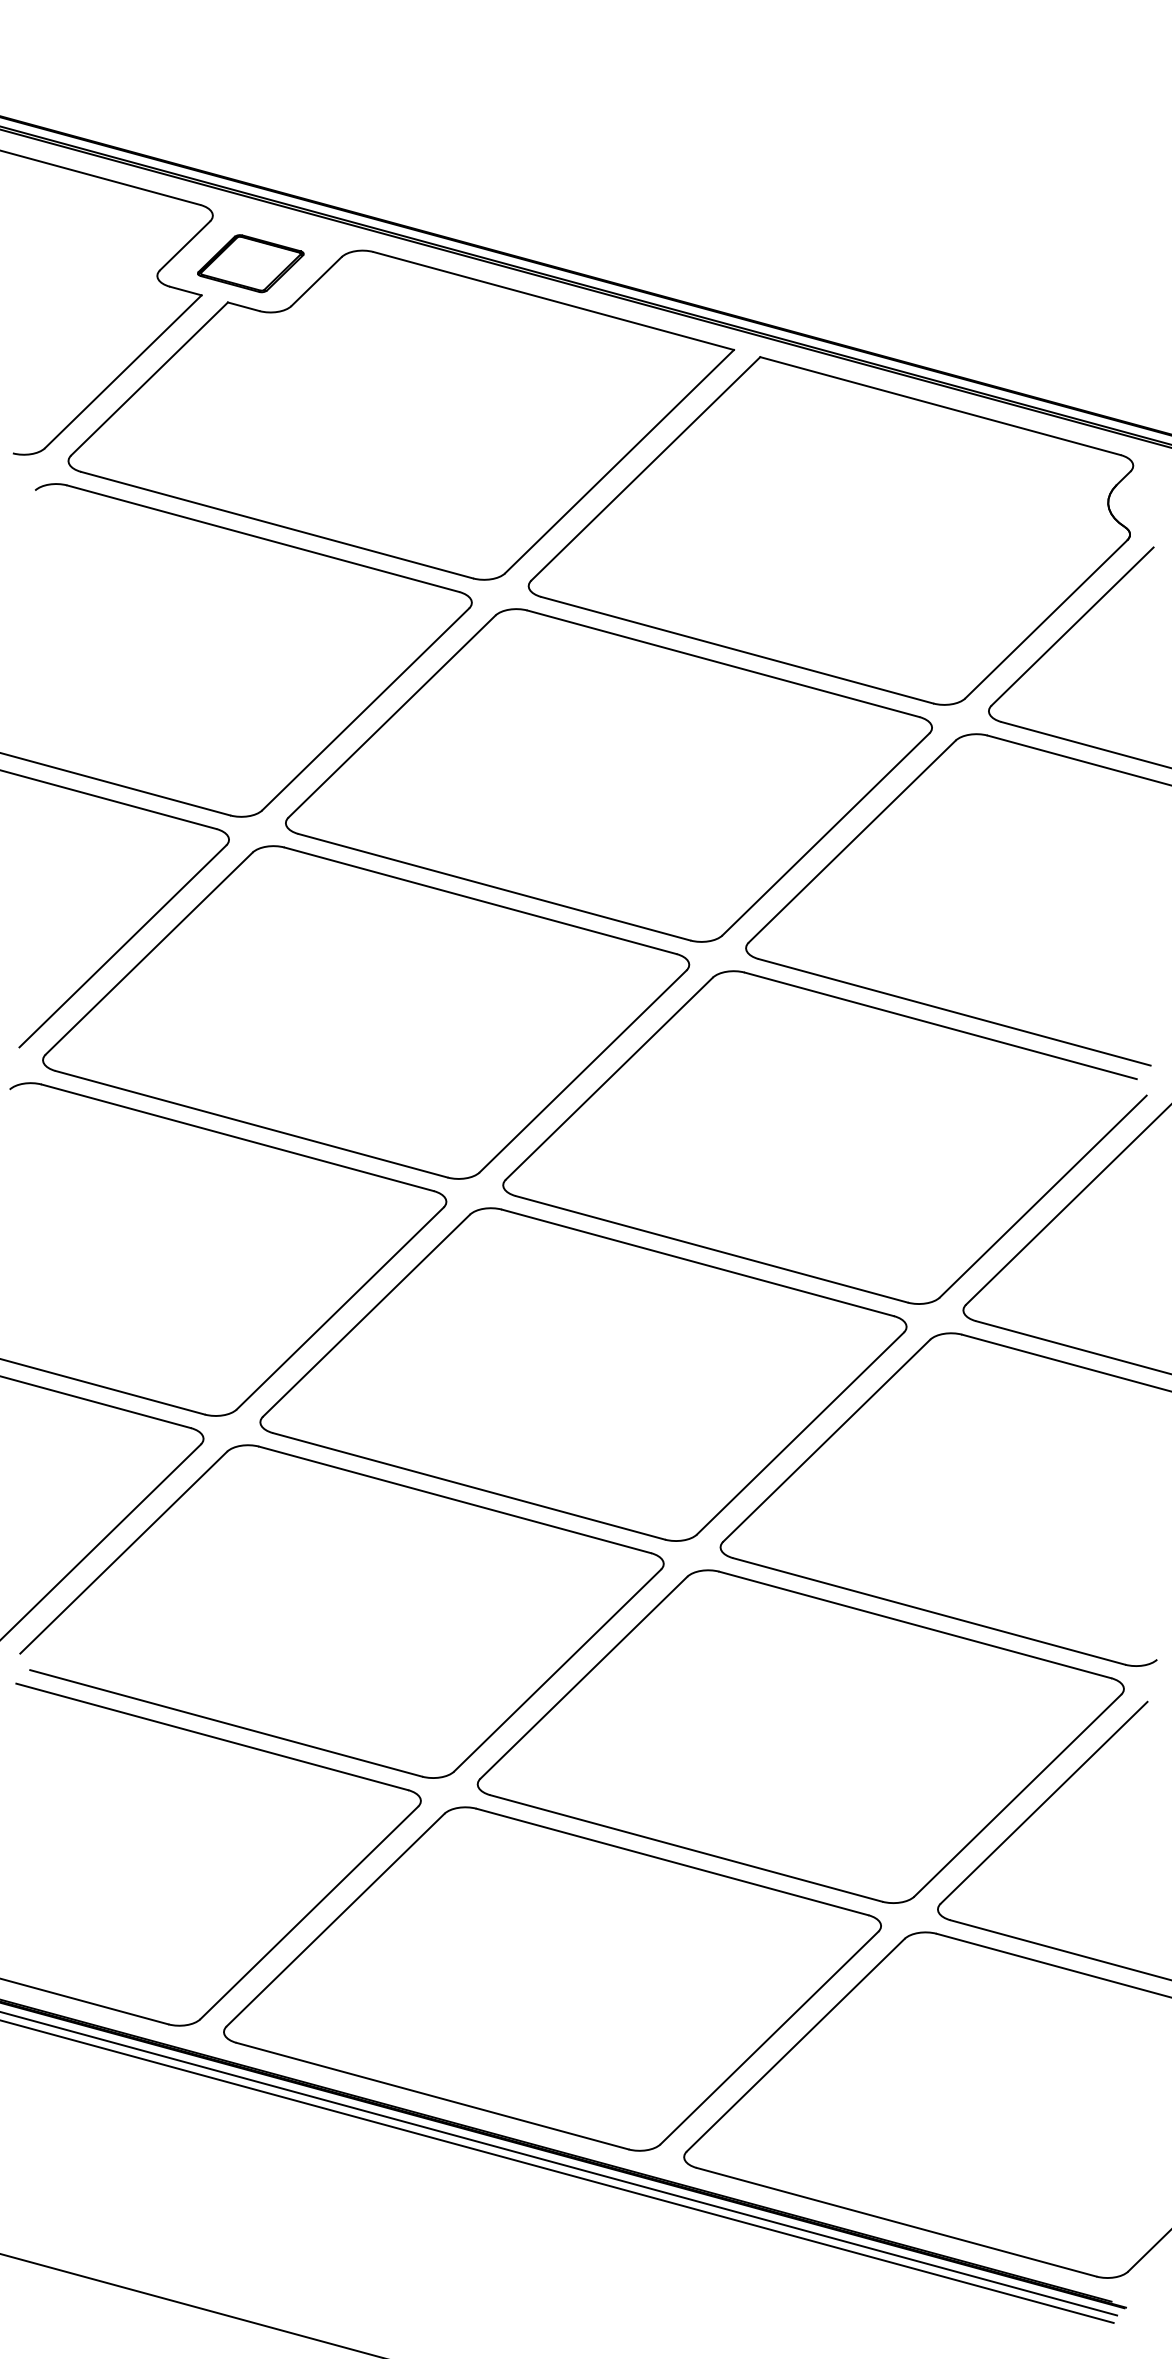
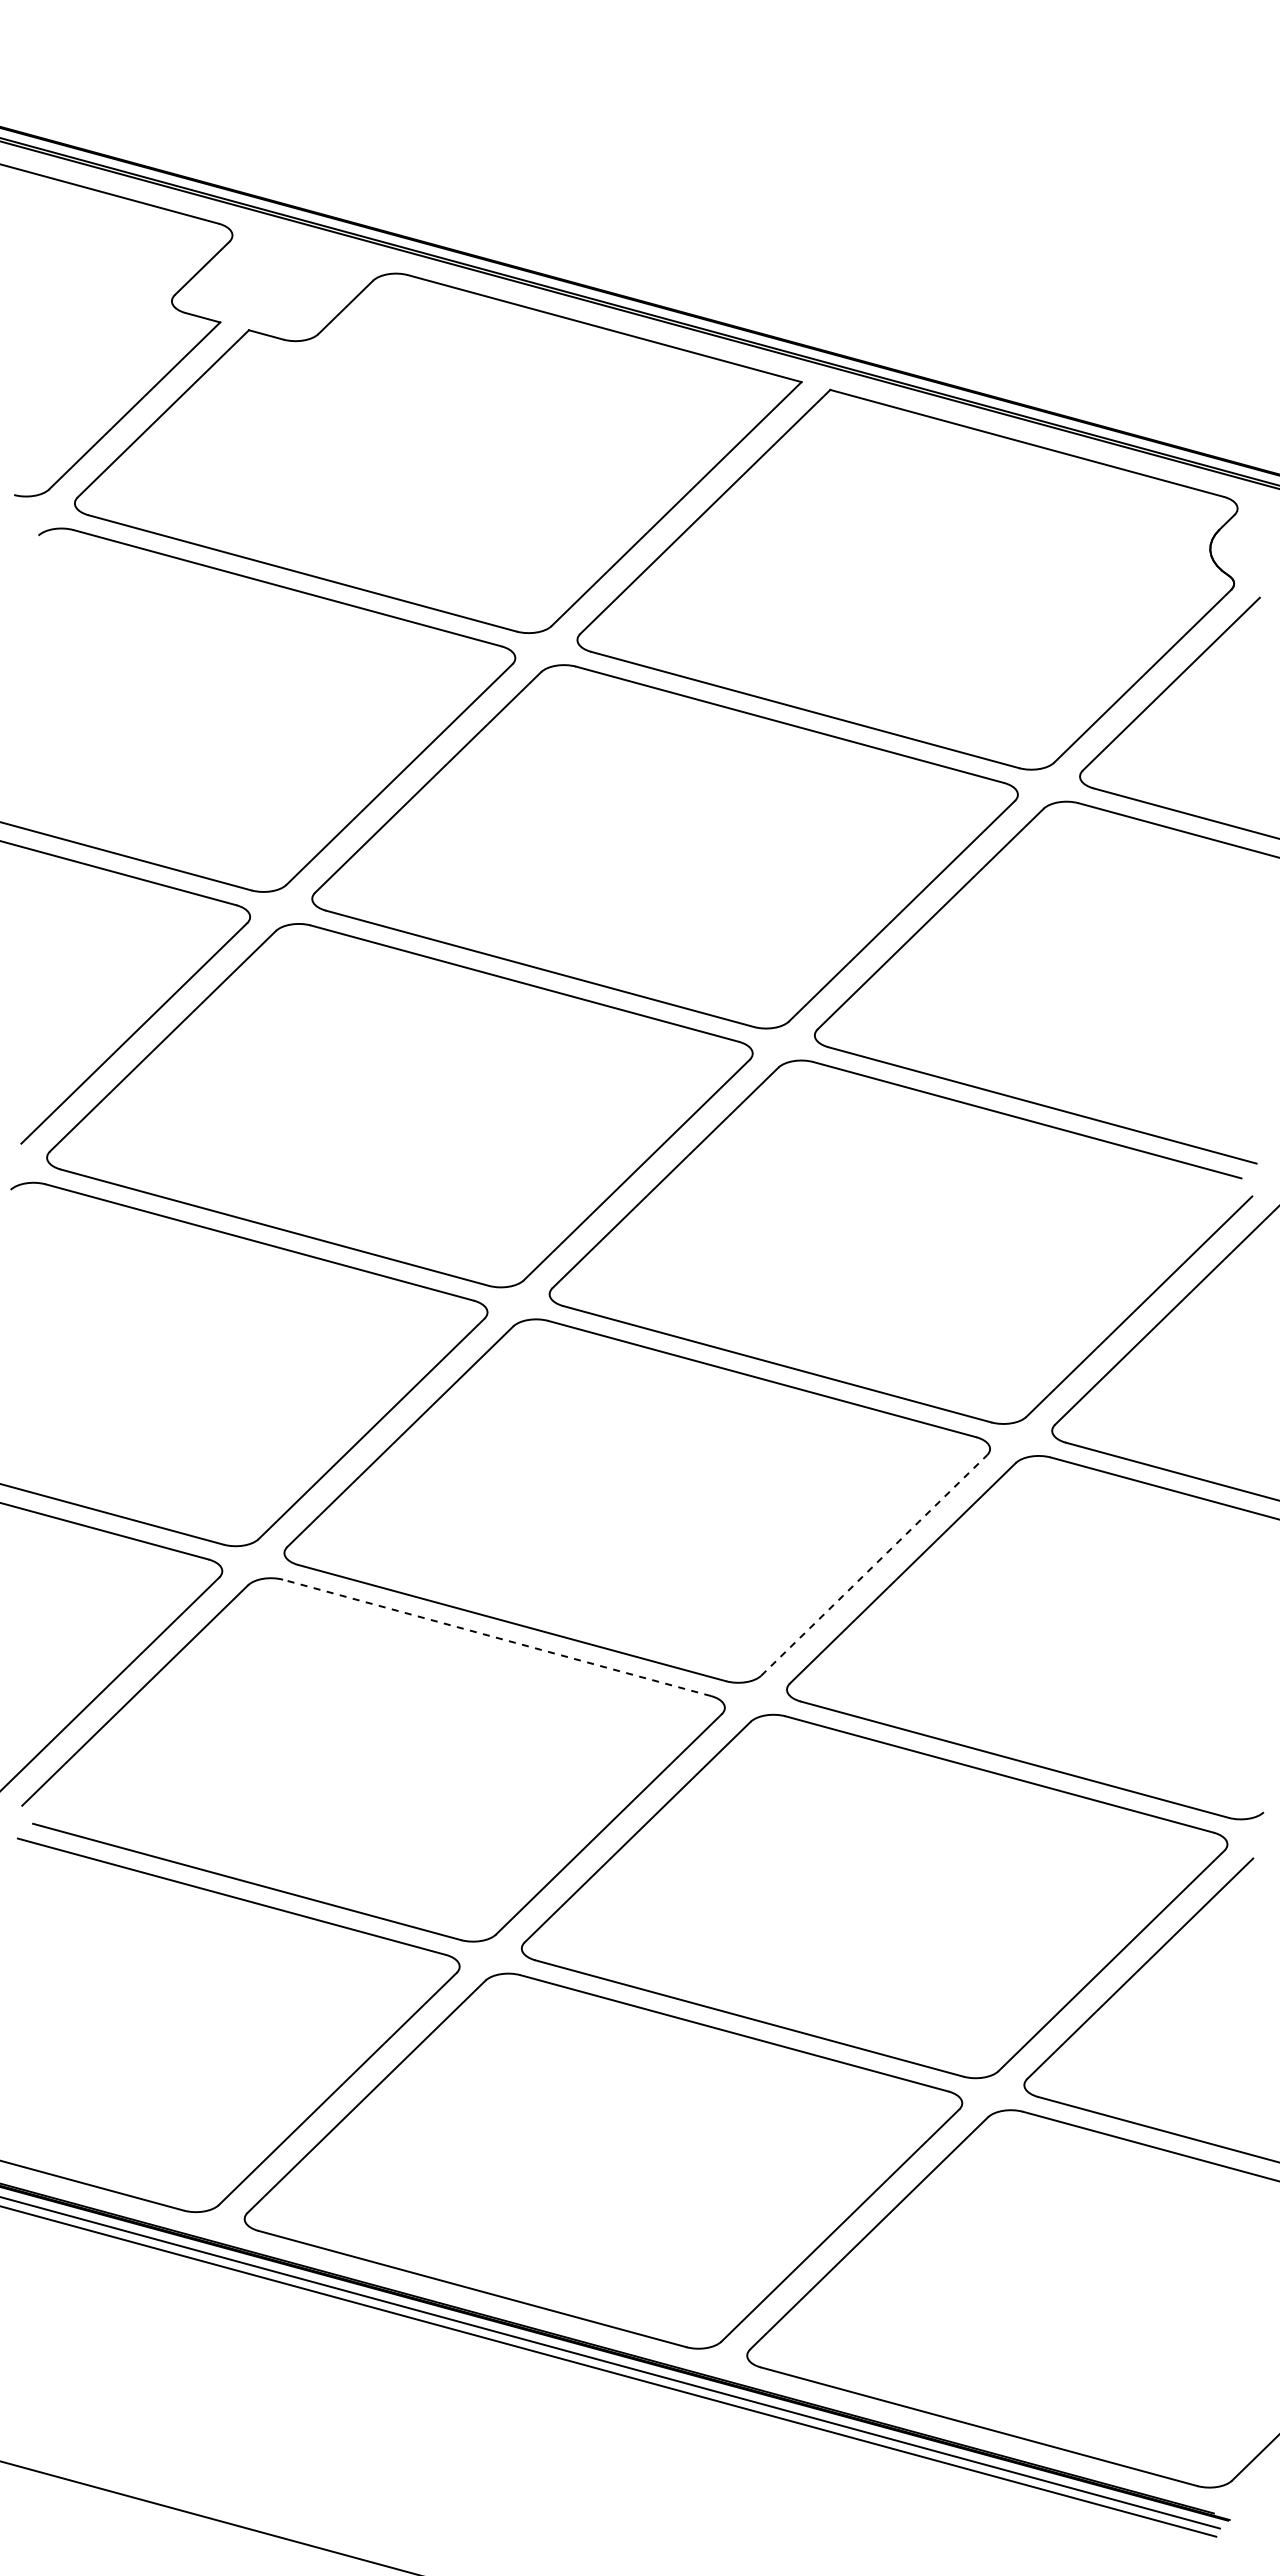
part: (250, 263) -> (273, 287), removed
line: (800, 1433) -> (874, 1565), solid -> dashed
line: (455, 1499) -> (497, 1637), solid -> dashed

